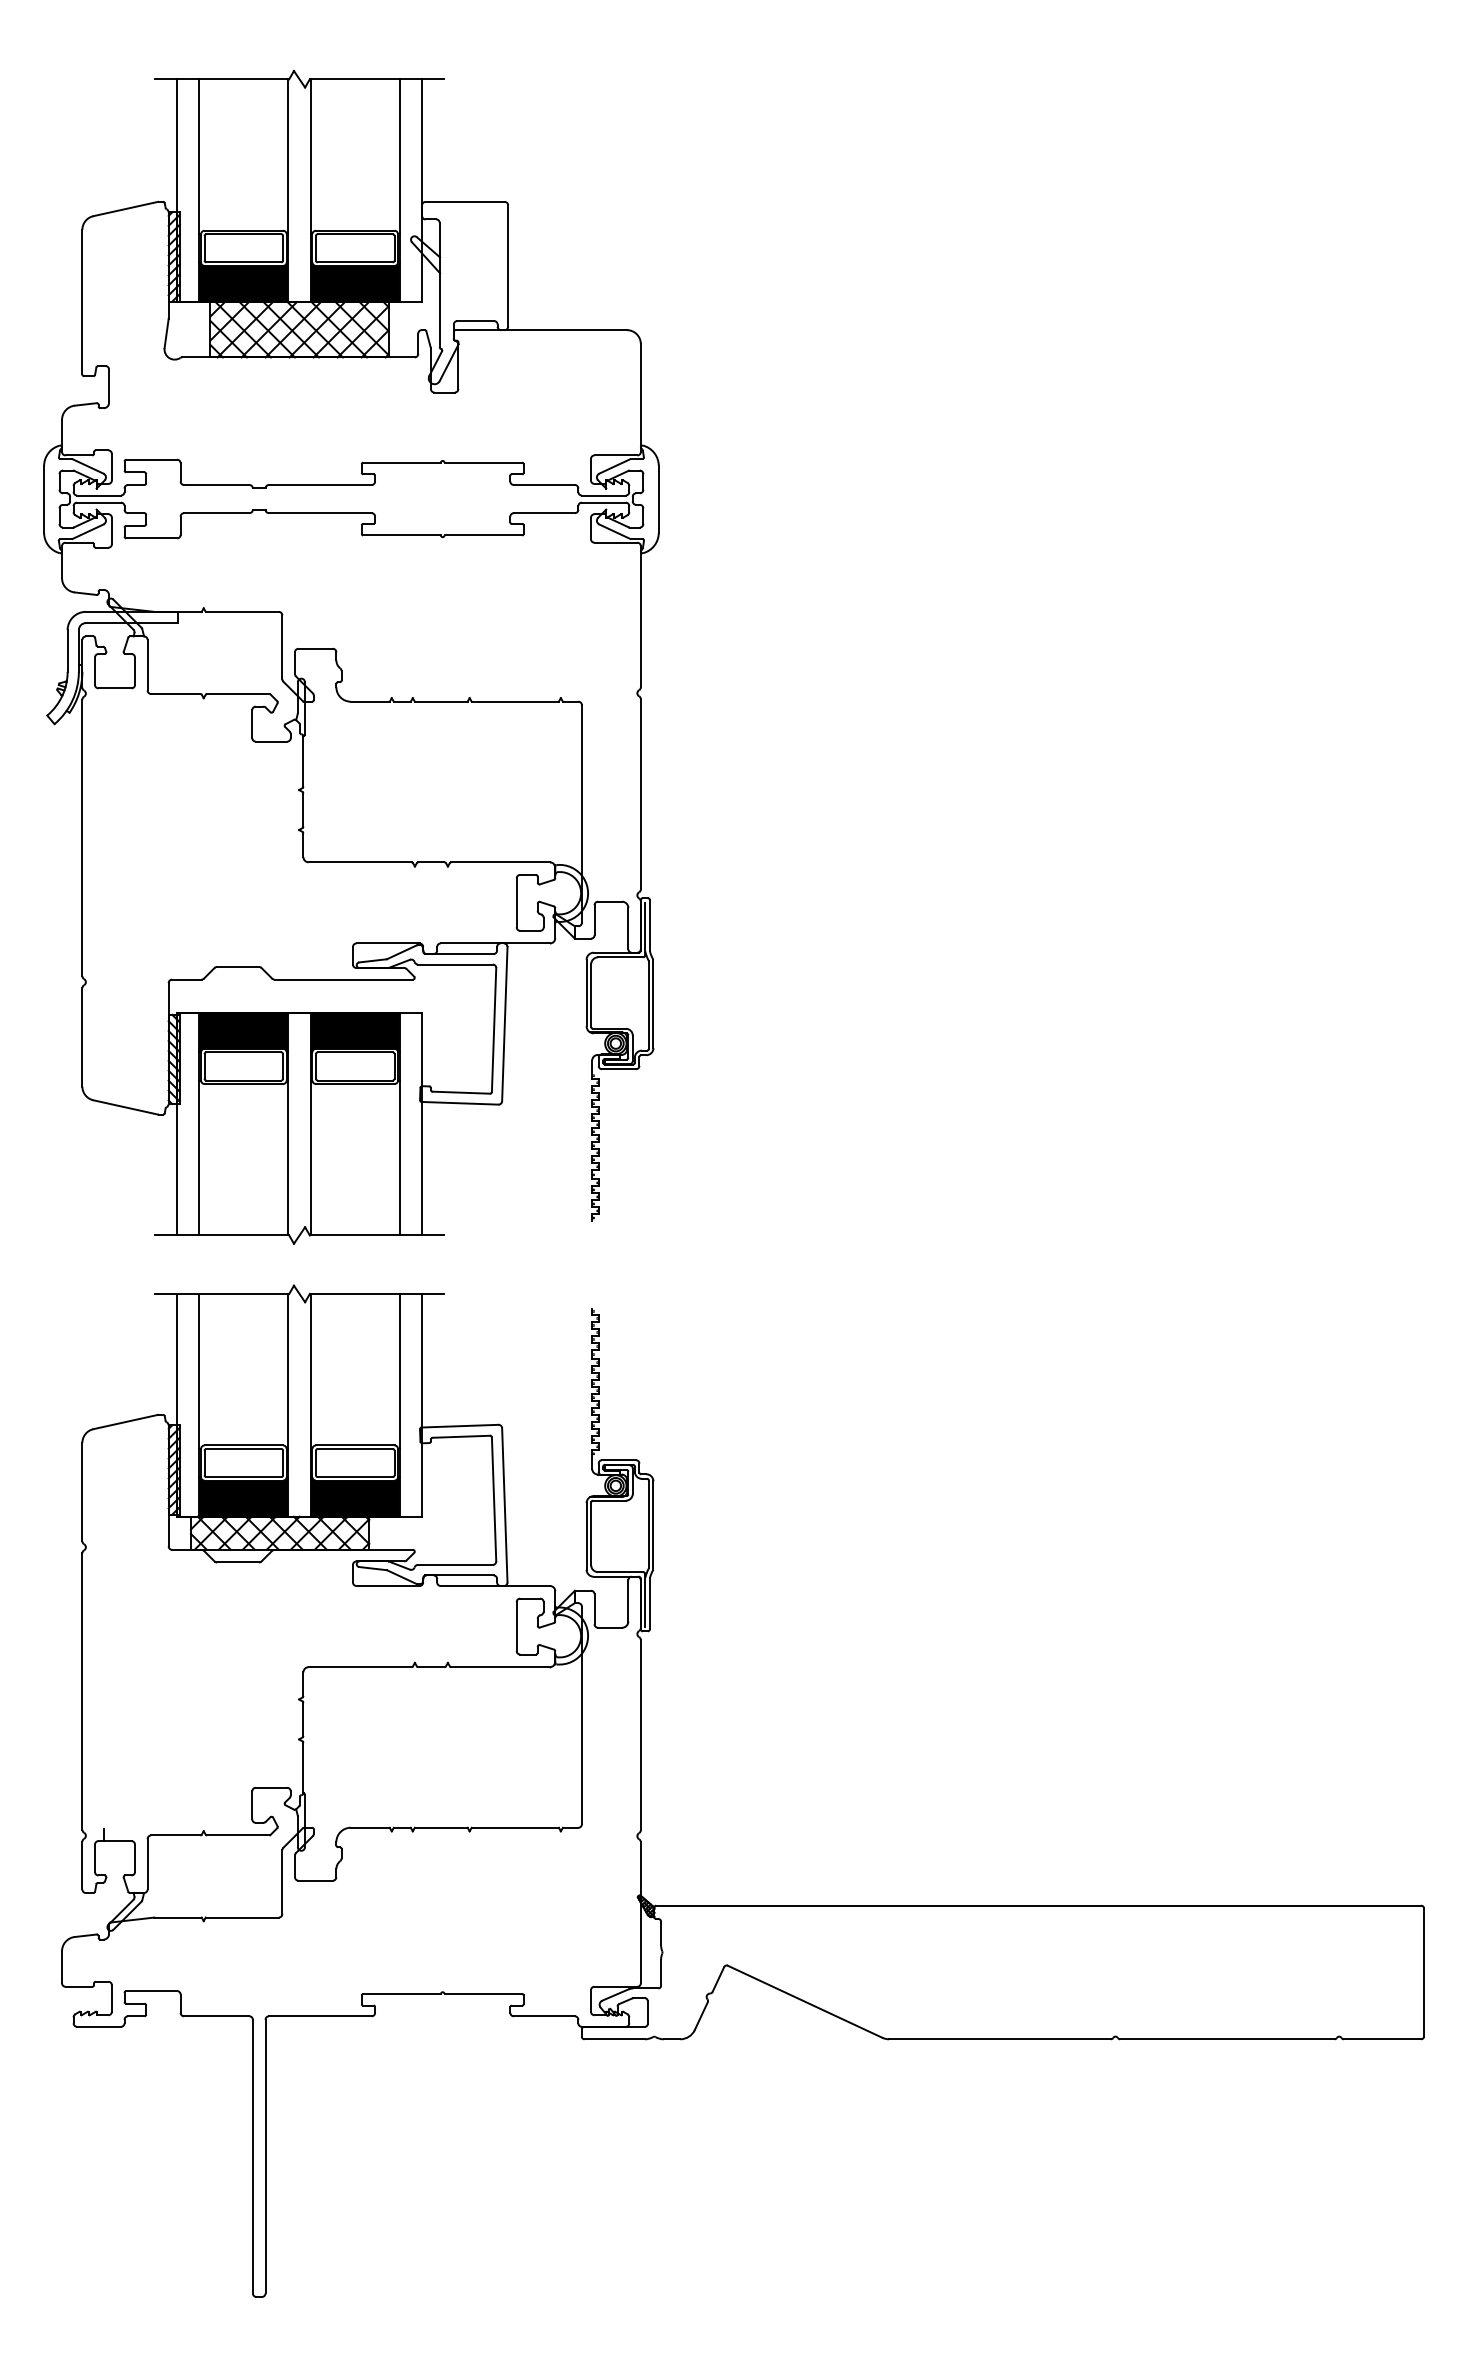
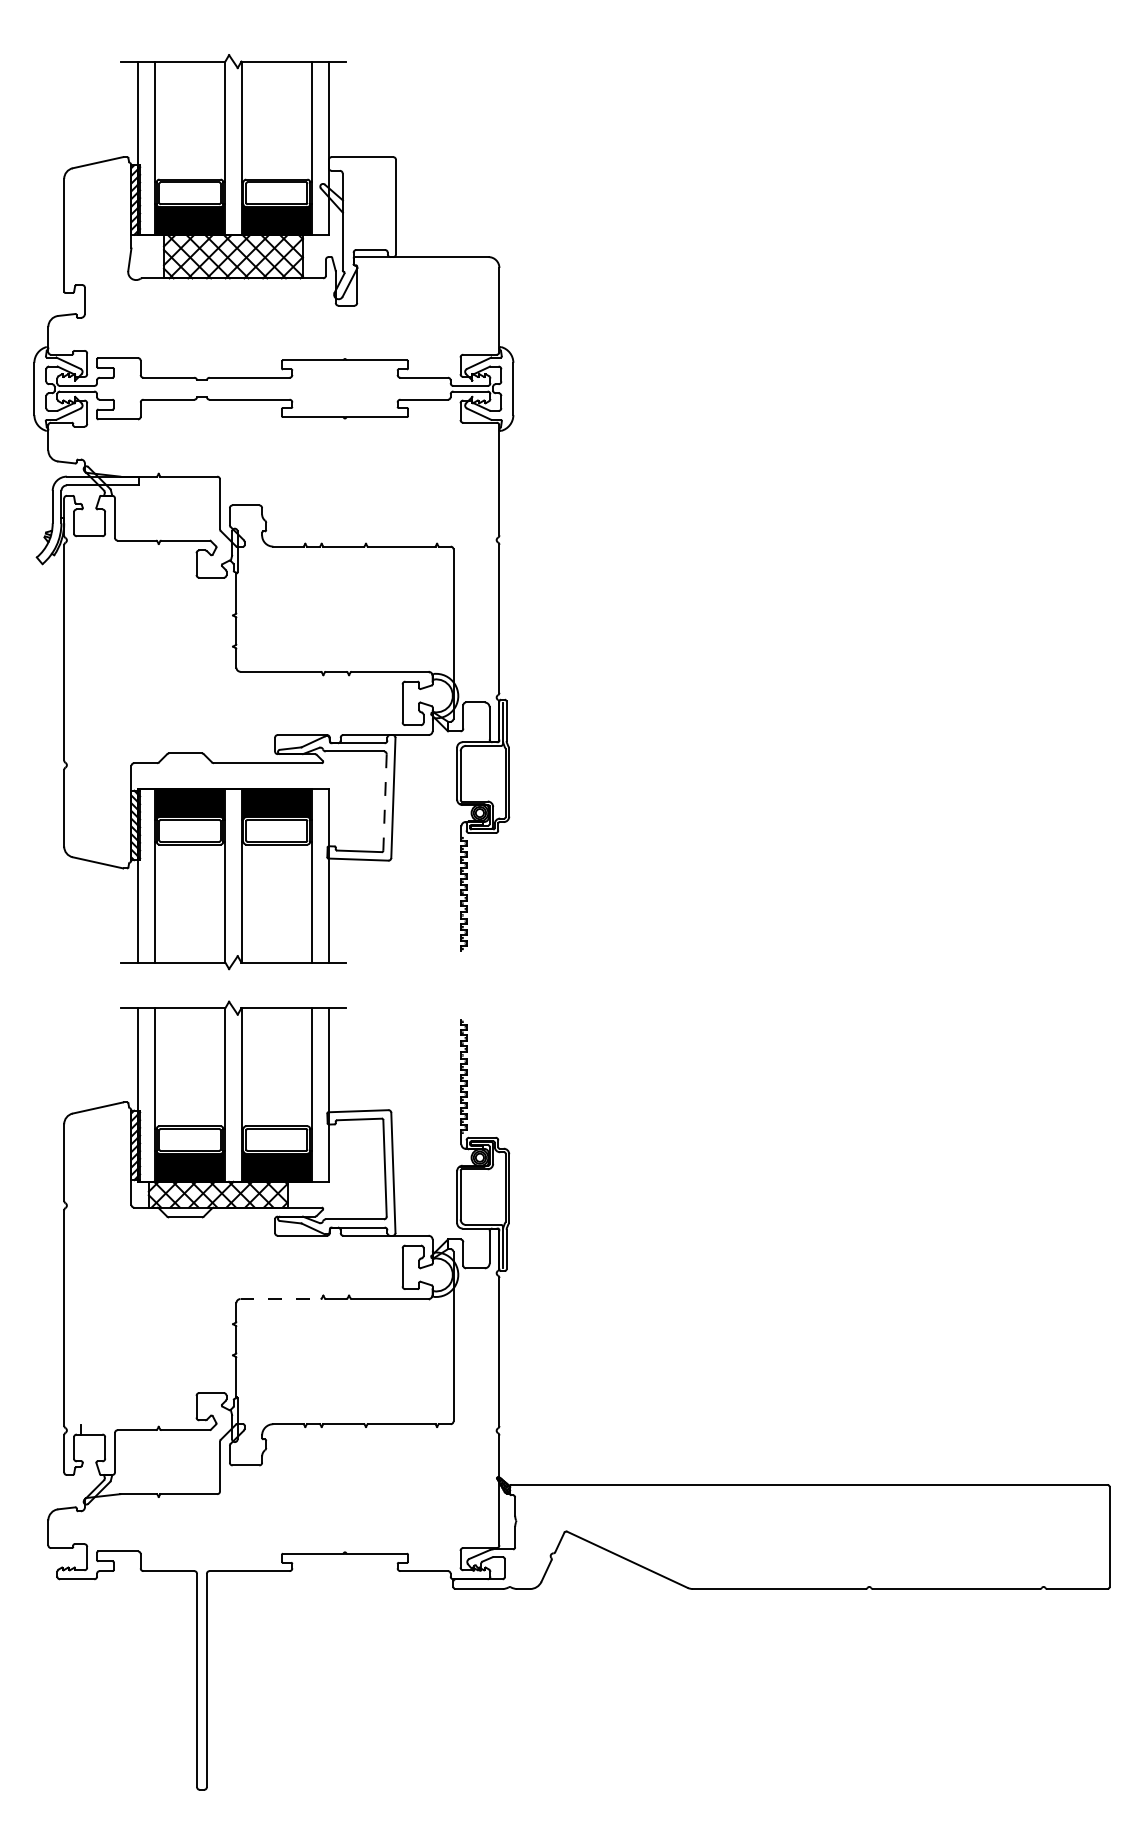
line: (494, 1030) -> (385, 802), solid -> dashed
line: (360, 1667) -> (280, 1299), solid -> dashed

